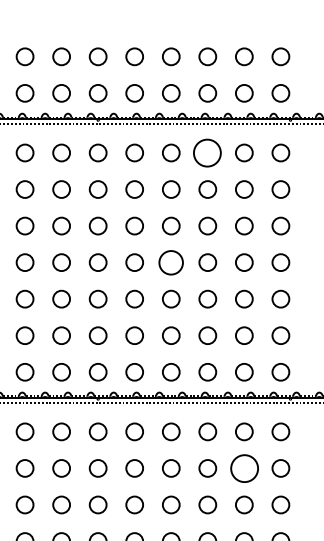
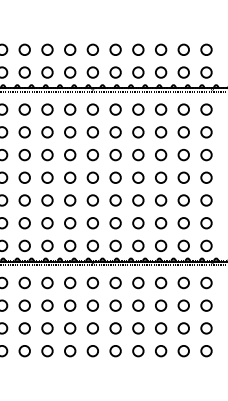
circle: (208, 152) -> (161, 109), size x0.62
circle: (171, 262) -> (138, 177), size x0.71
circle: (243, 468) -> (183, 305), size x0.62

